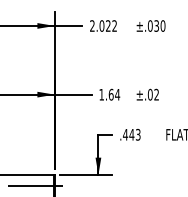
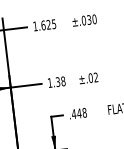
text: (103, 25) -> (44, 24), 2.022 -> 1.625
text: (114, 94) -> (60, 81), 1.64 -> 1.38
text: (137, 134) -> (84, 112), .443 -> .448

